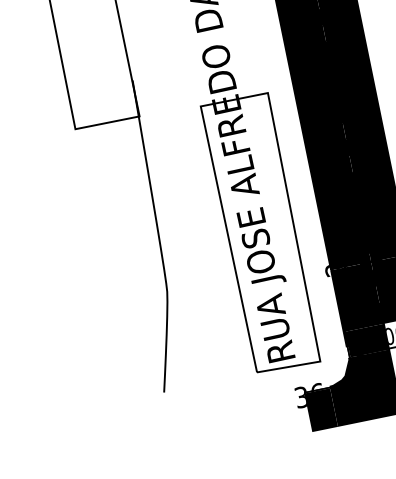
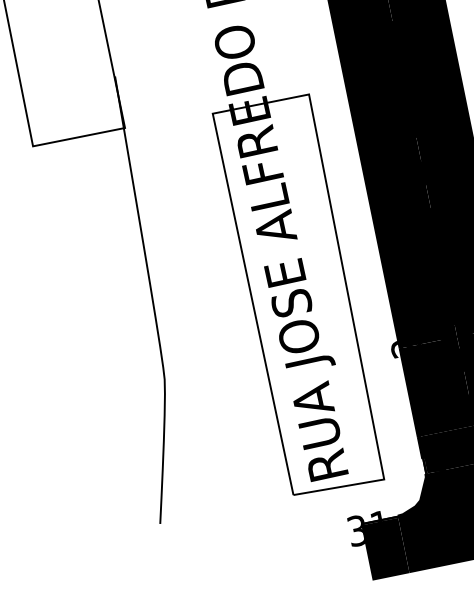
text: (316, 386) -> (378, 515), 36 -> 31

